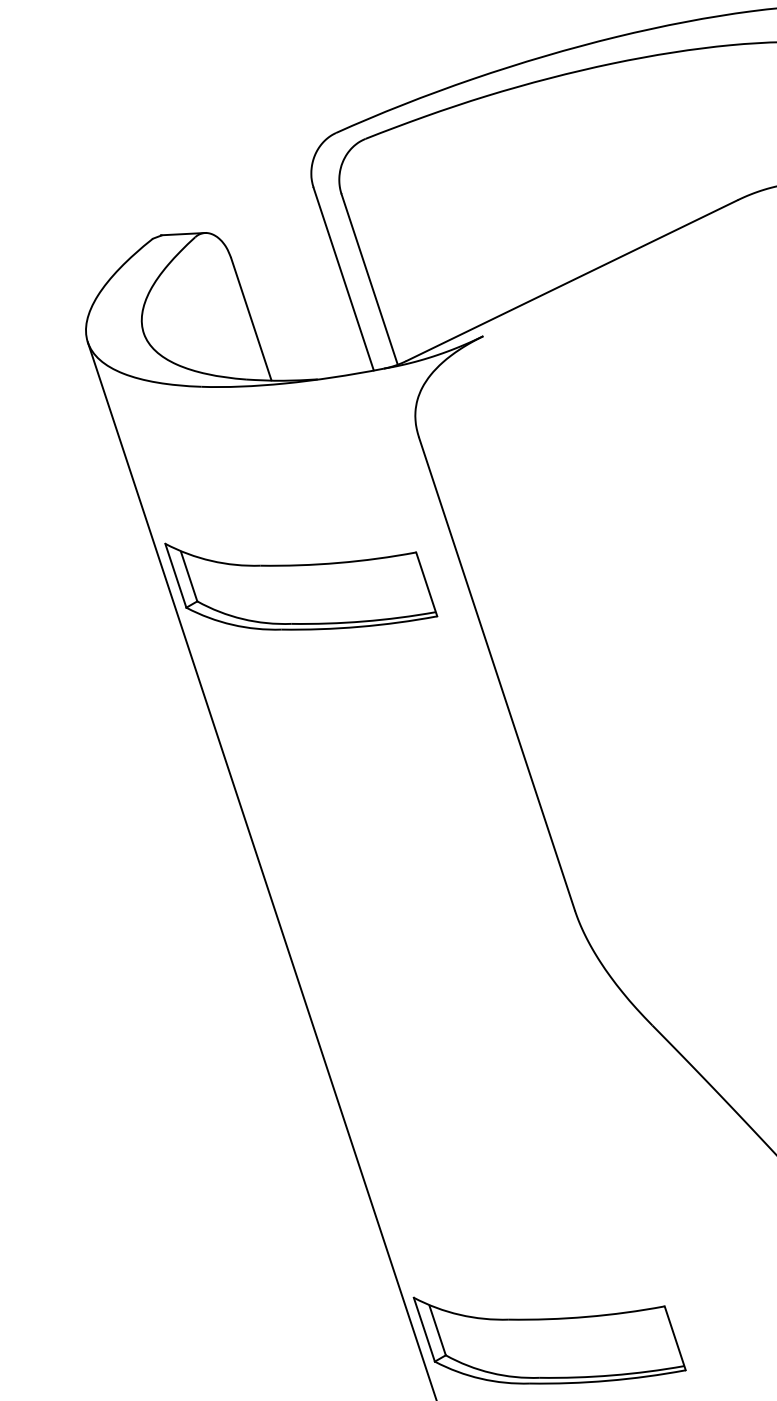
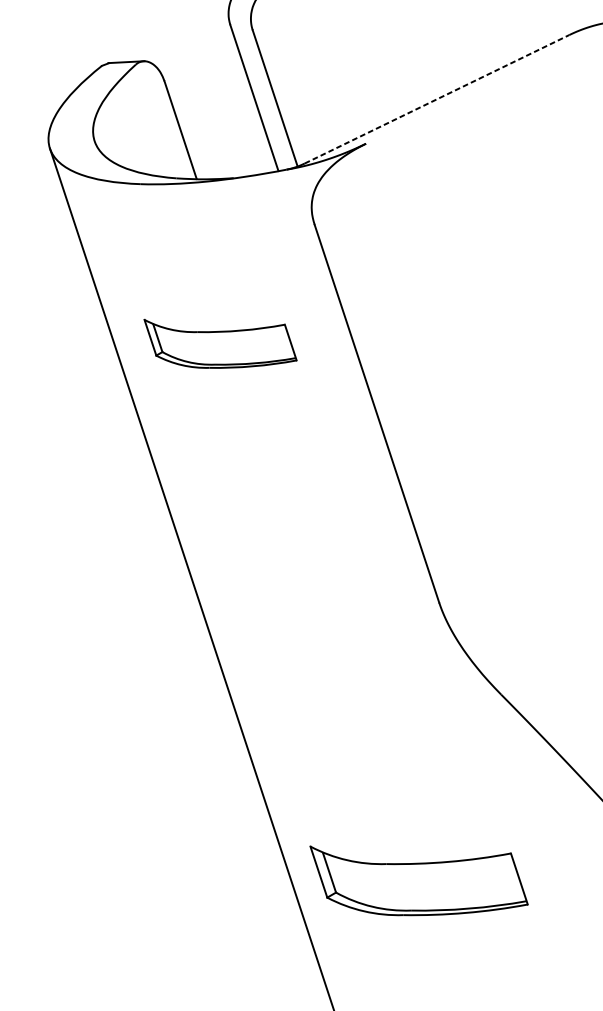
line: (572, 280) -> (437, 99), solid -> dashed
part: (301, 586) -> (220, 343), size x0.7
part: (549, 1340) -> (418, 880), moved

